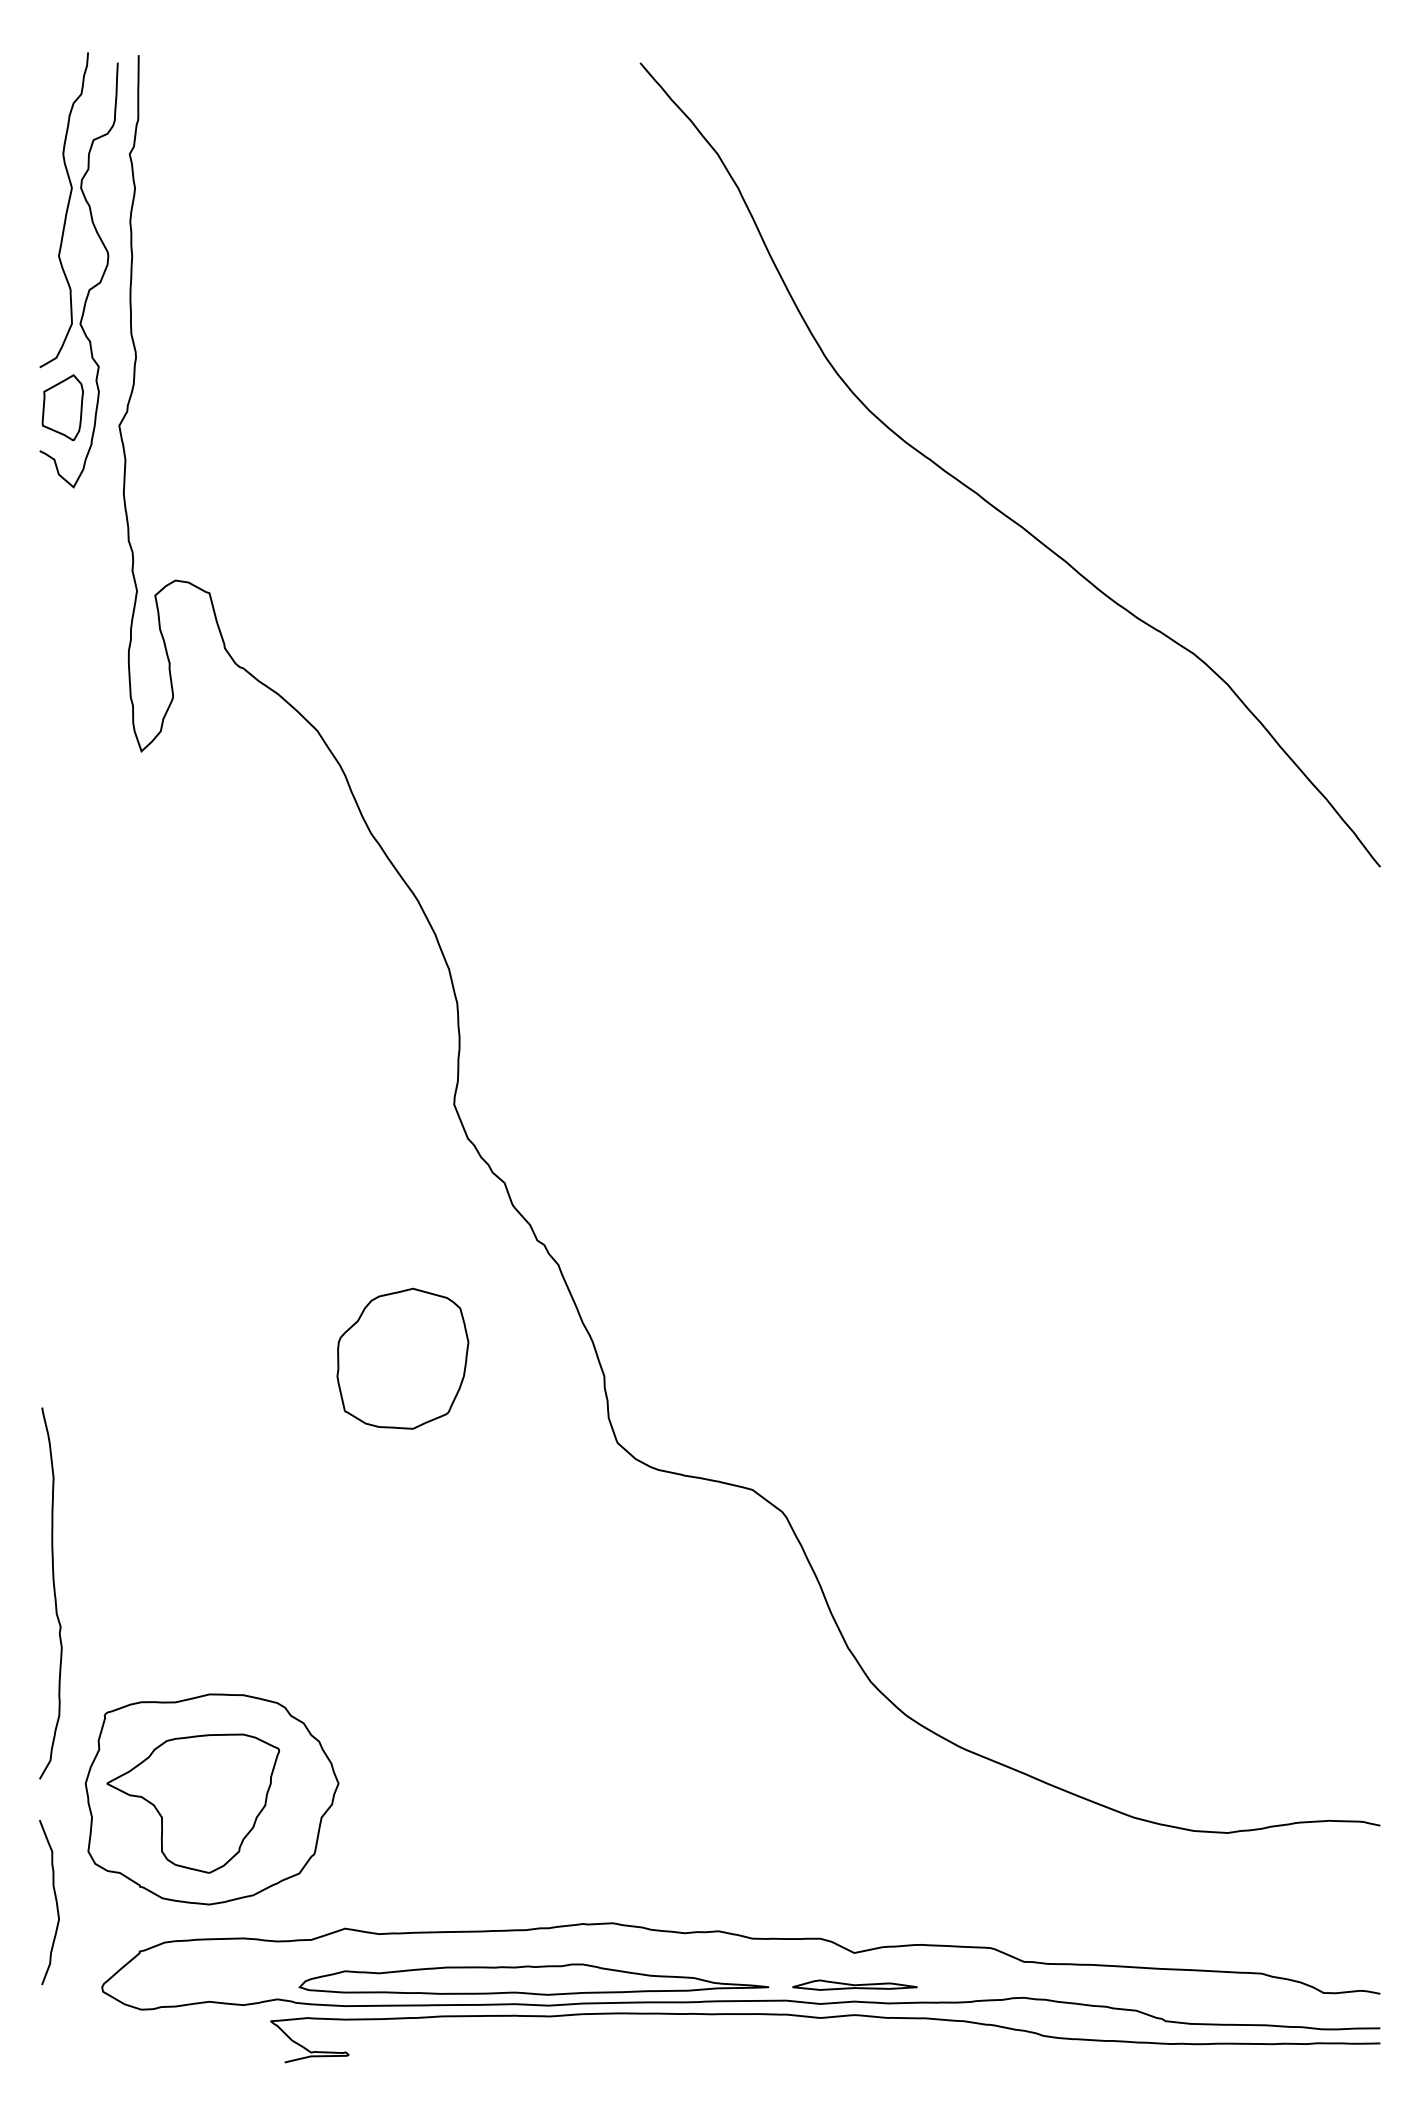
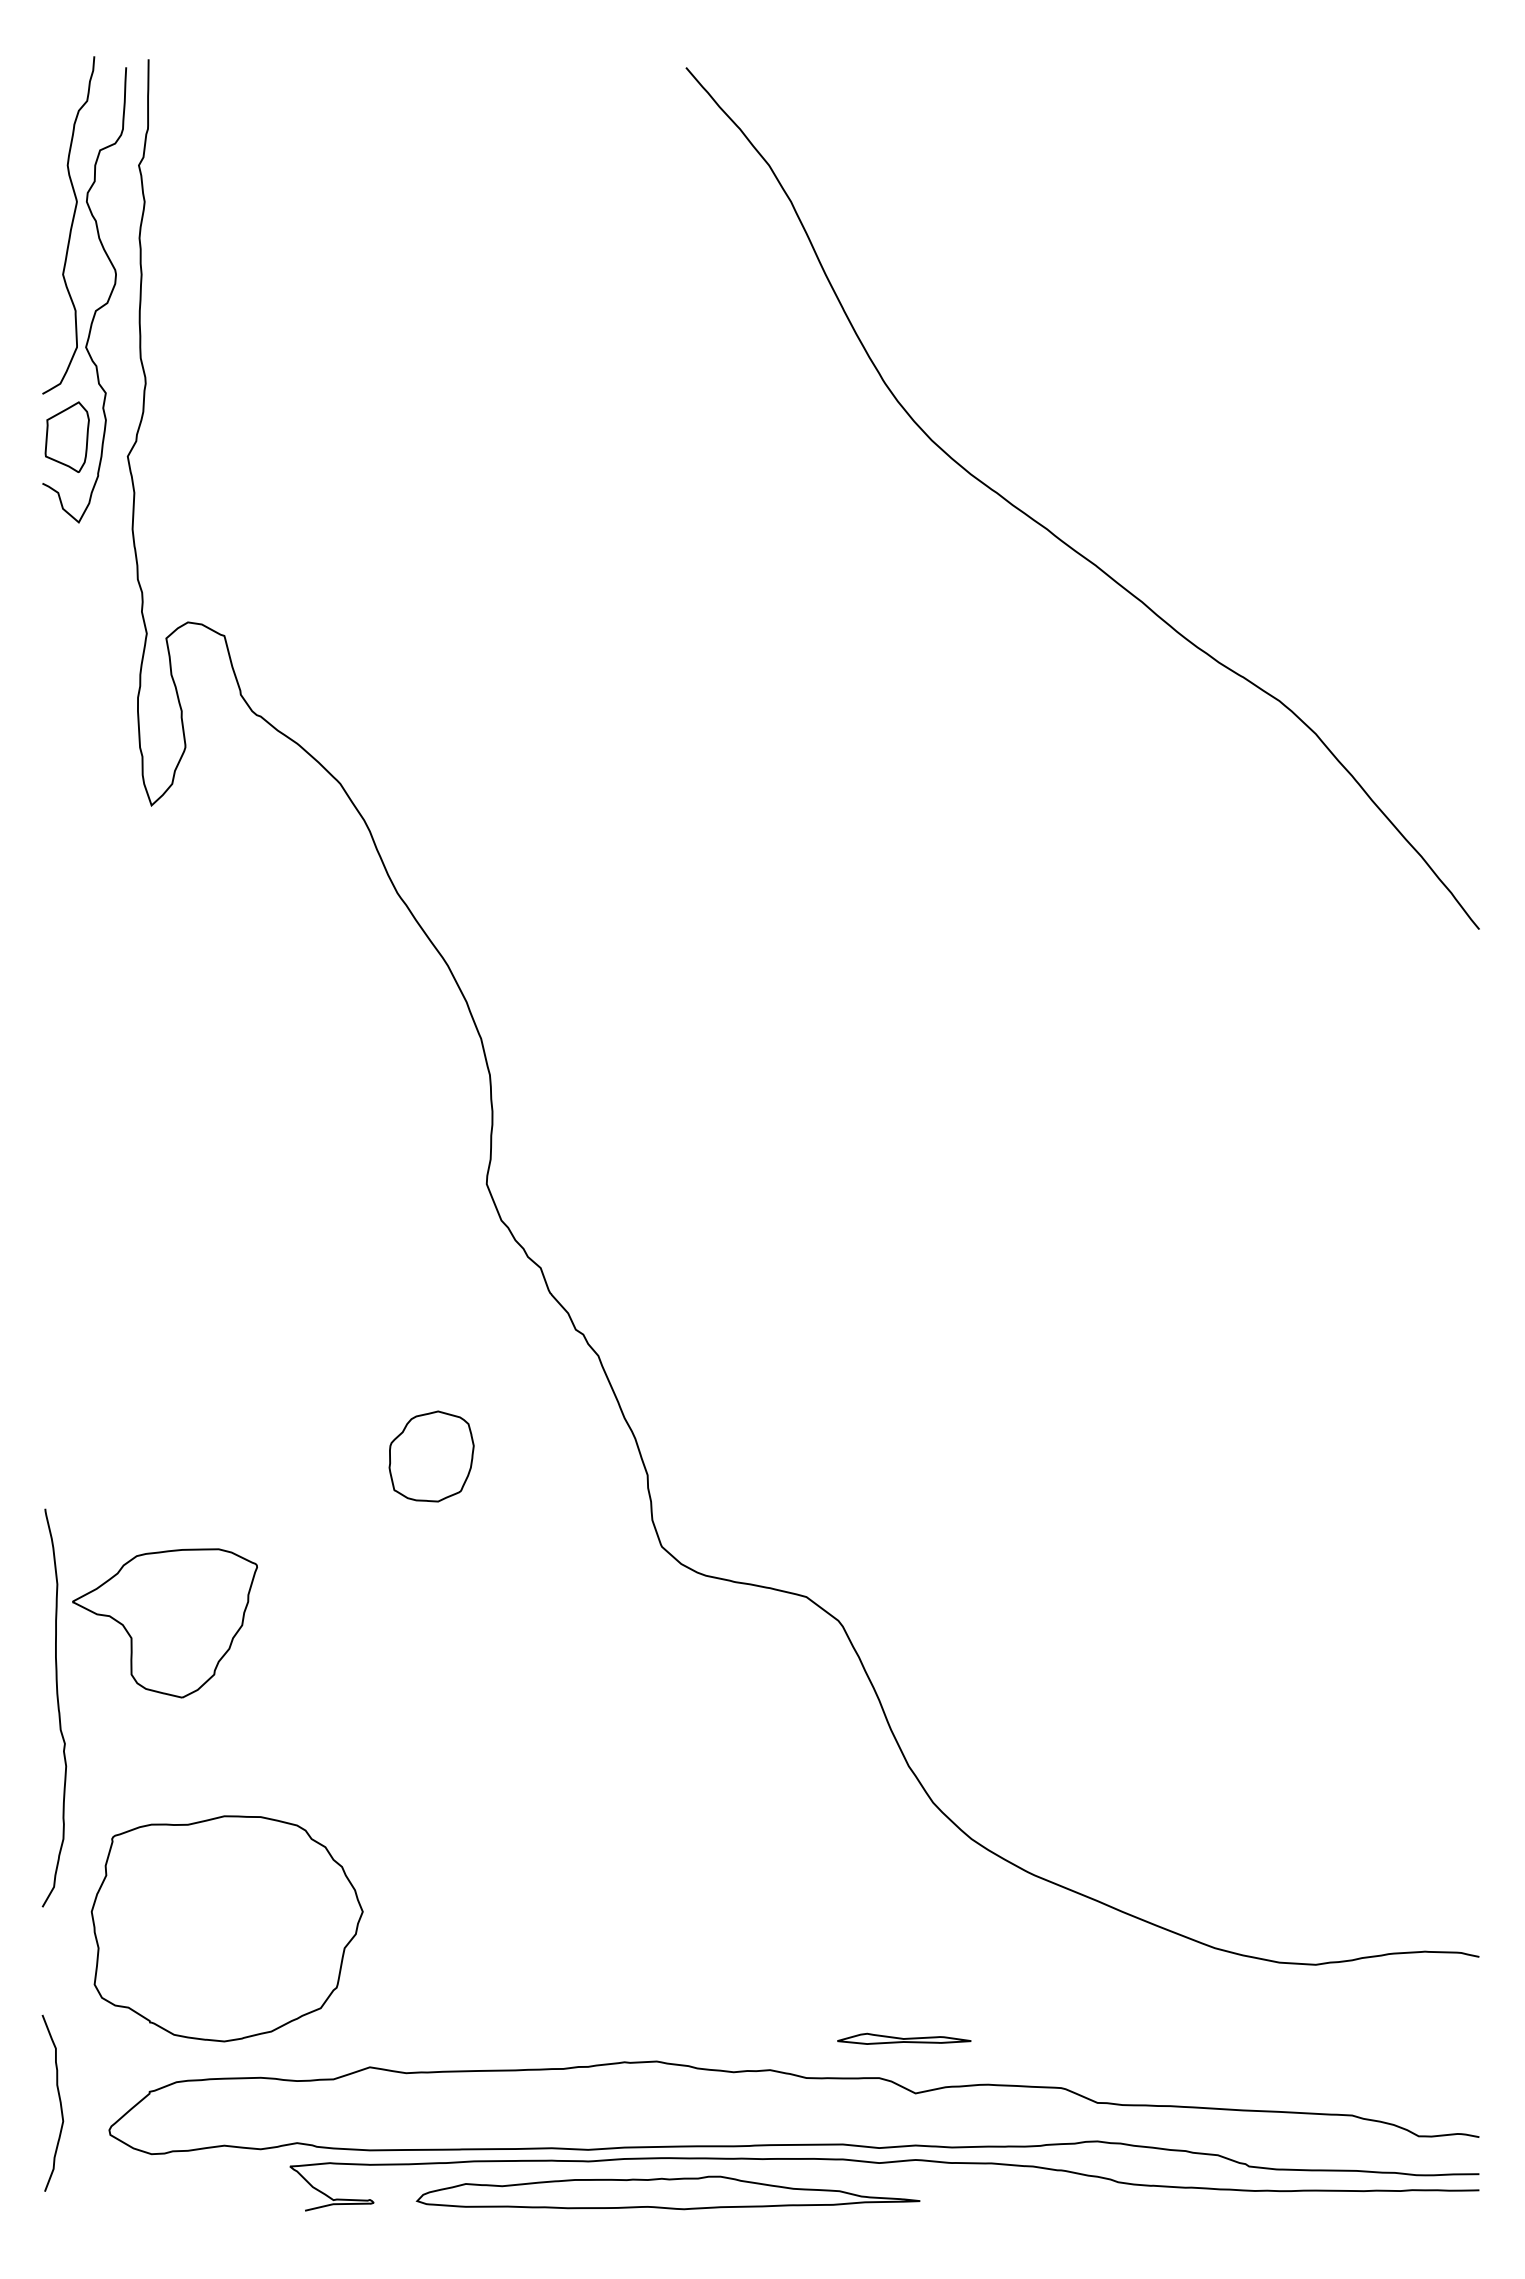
part: (402, 1358) -> (431, 1456), size x0.6
part: (192, 1803) -> (164, 1623), moved
curve: (55, 1901) -> (59, 2102), moved
part: (533, 1979) -> (667, 2192), moved
part: (855, 1984) -> (904, 2038), moved

